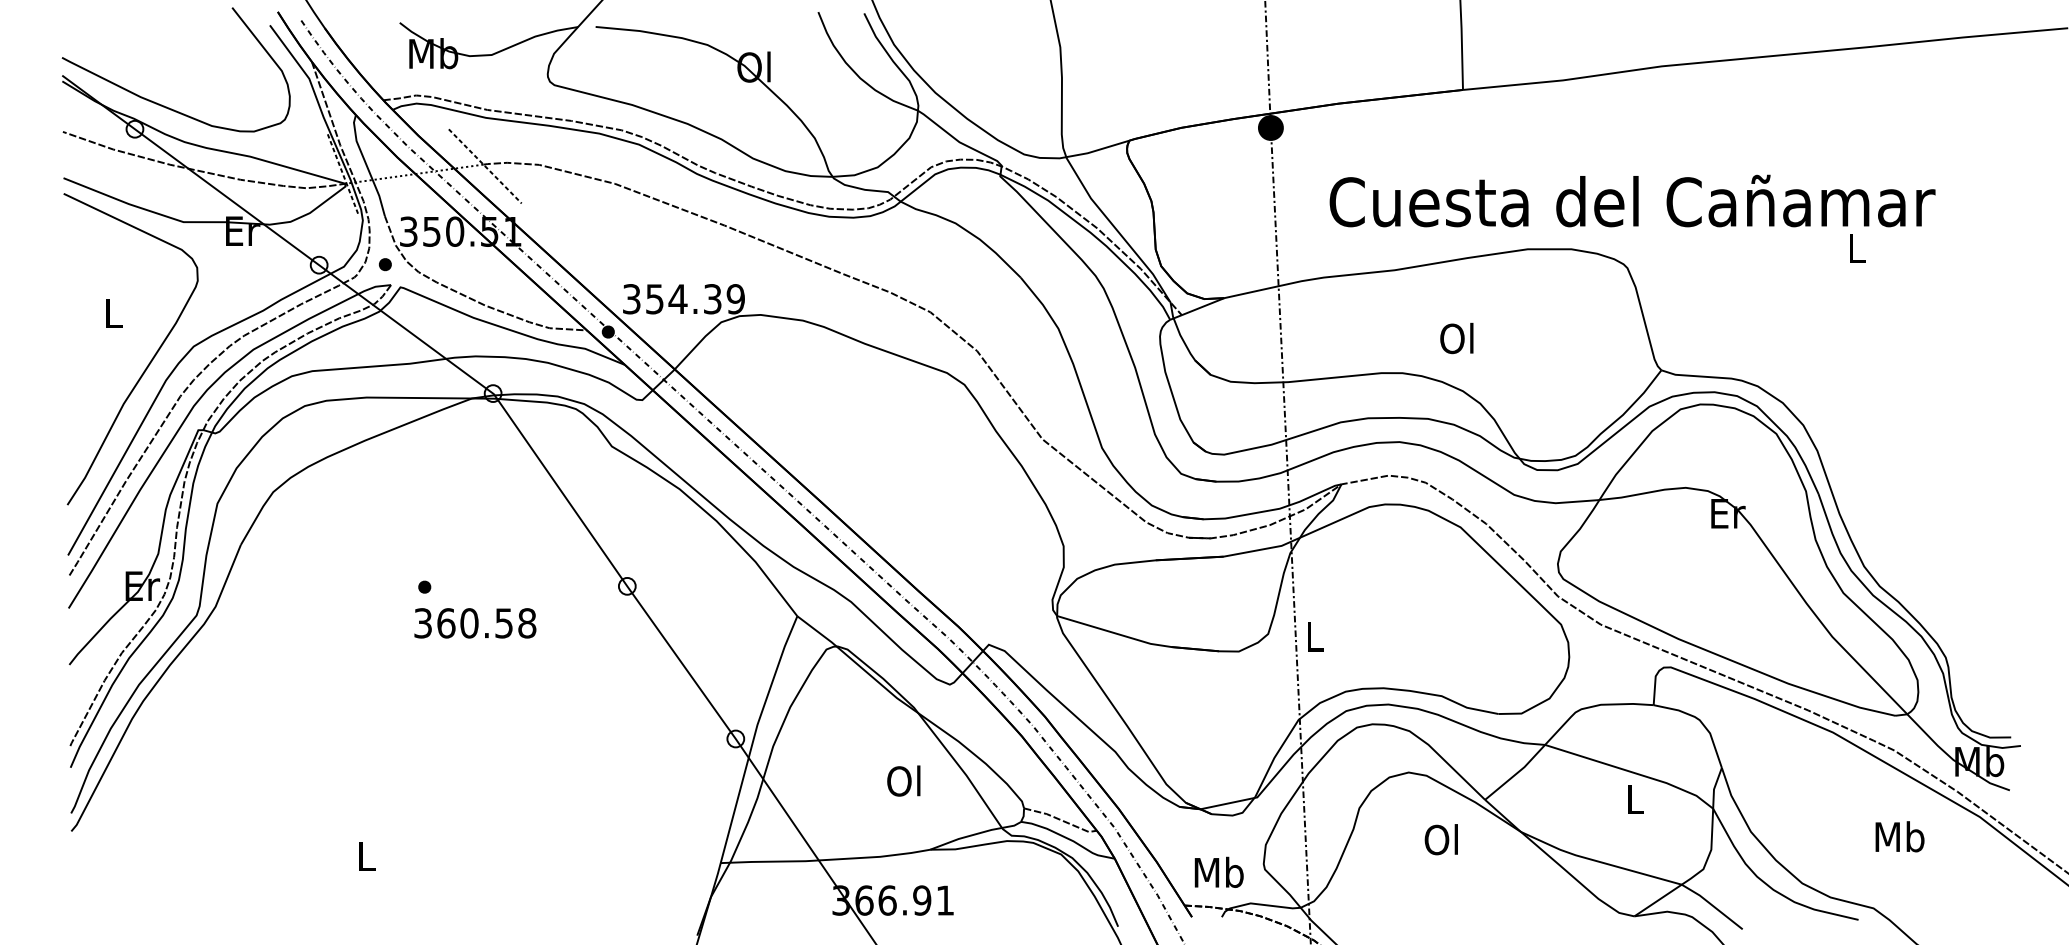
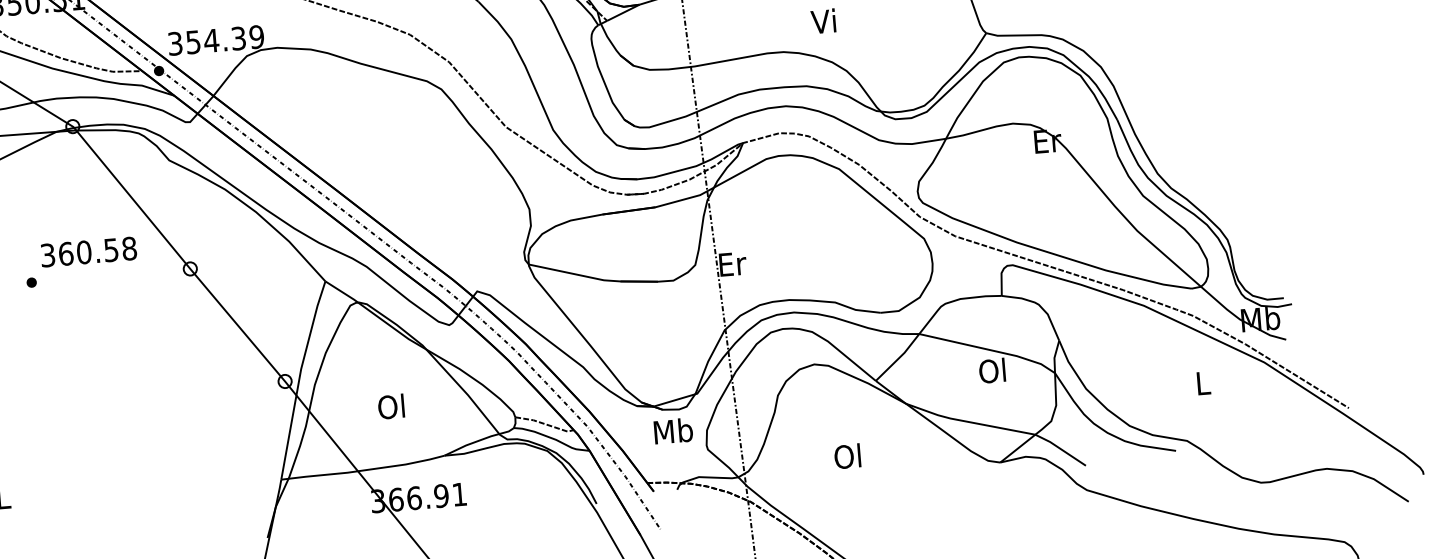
text: (1456, 338) -> (823, 21), Ol -> Vi
text: (475, 623) -> (88, 252), moved
text: (1316, 636) -> (733, 263), L -> Er
text: (903, 780) -> (390, 406), moved
text: (1633, 798) -> (991, 370), L -> Ol
text: (1899, 836) -> (1202, 382), Mb -> L
text: (1440, 839) -> (846, 456), moved
text: (1218, 871) -> (672, 430), moved

